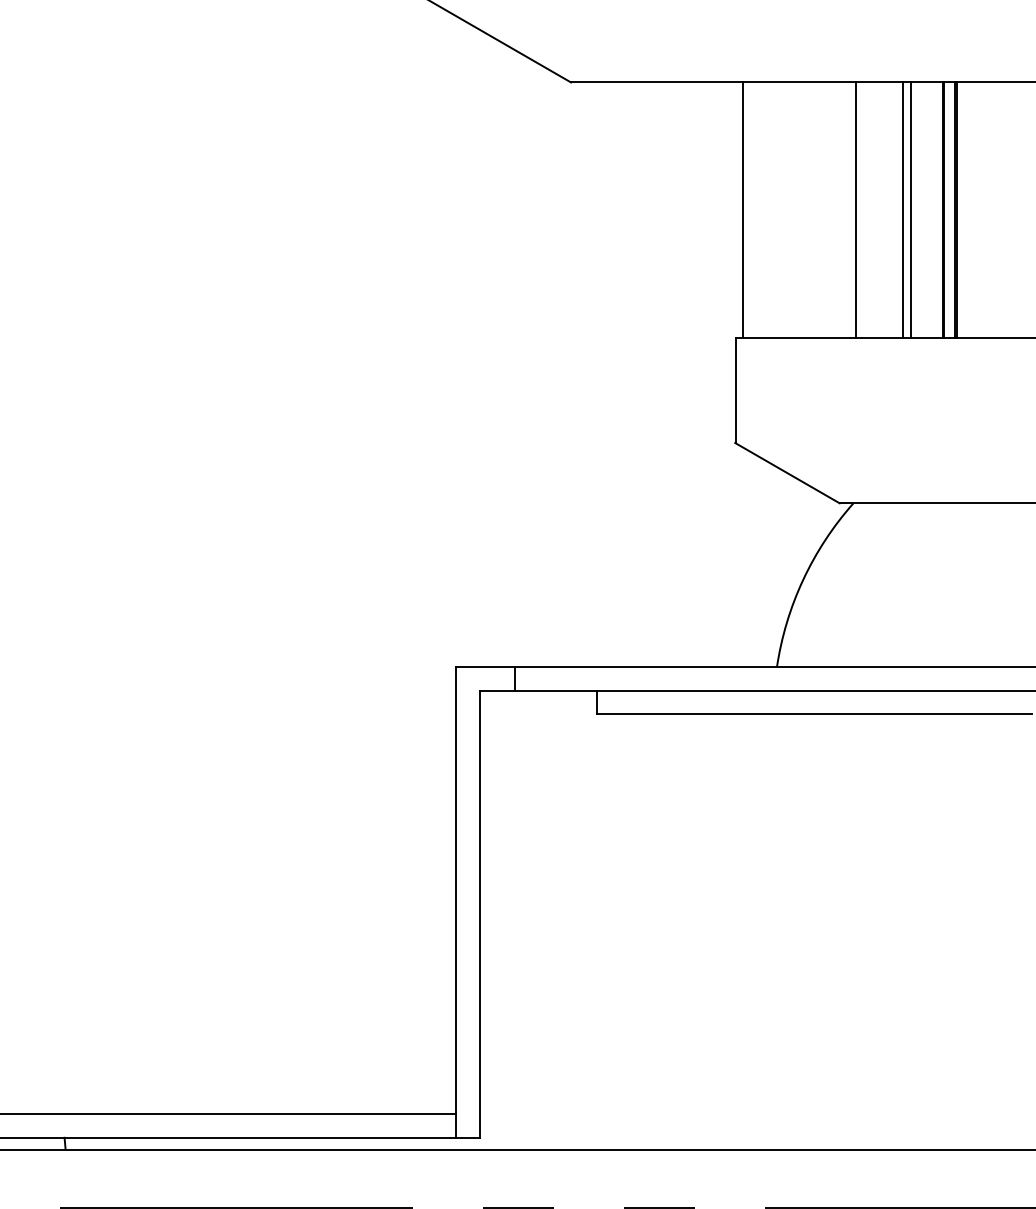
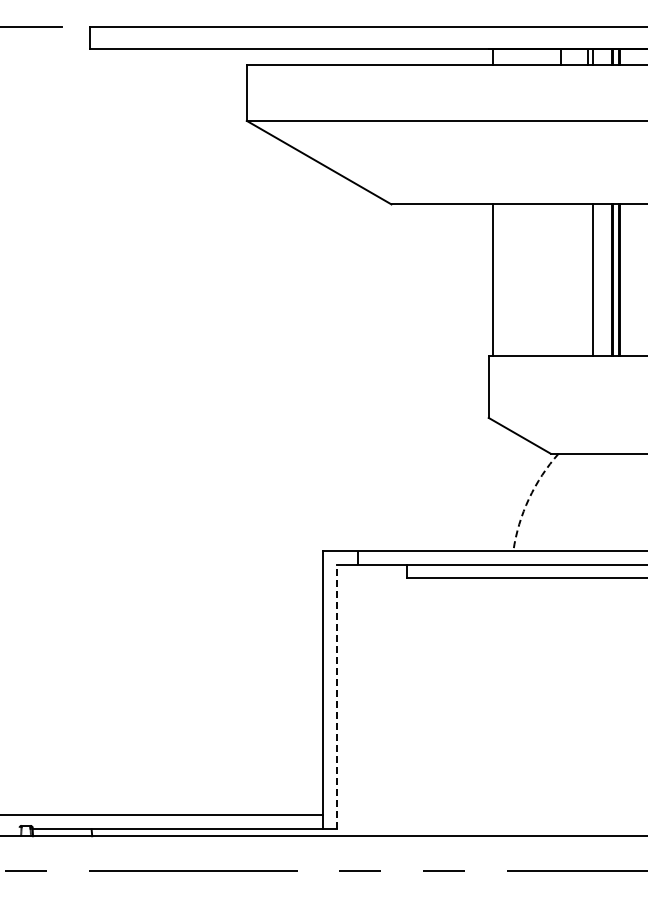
line: (856, 209) -> (560, 279), removed
line: (903, 209) -> (588, 279), removed
arc: (802, 579) -> (528, 498), solid -> dashed
line: (479, 913) -> (337, 696), solid -> dashed

